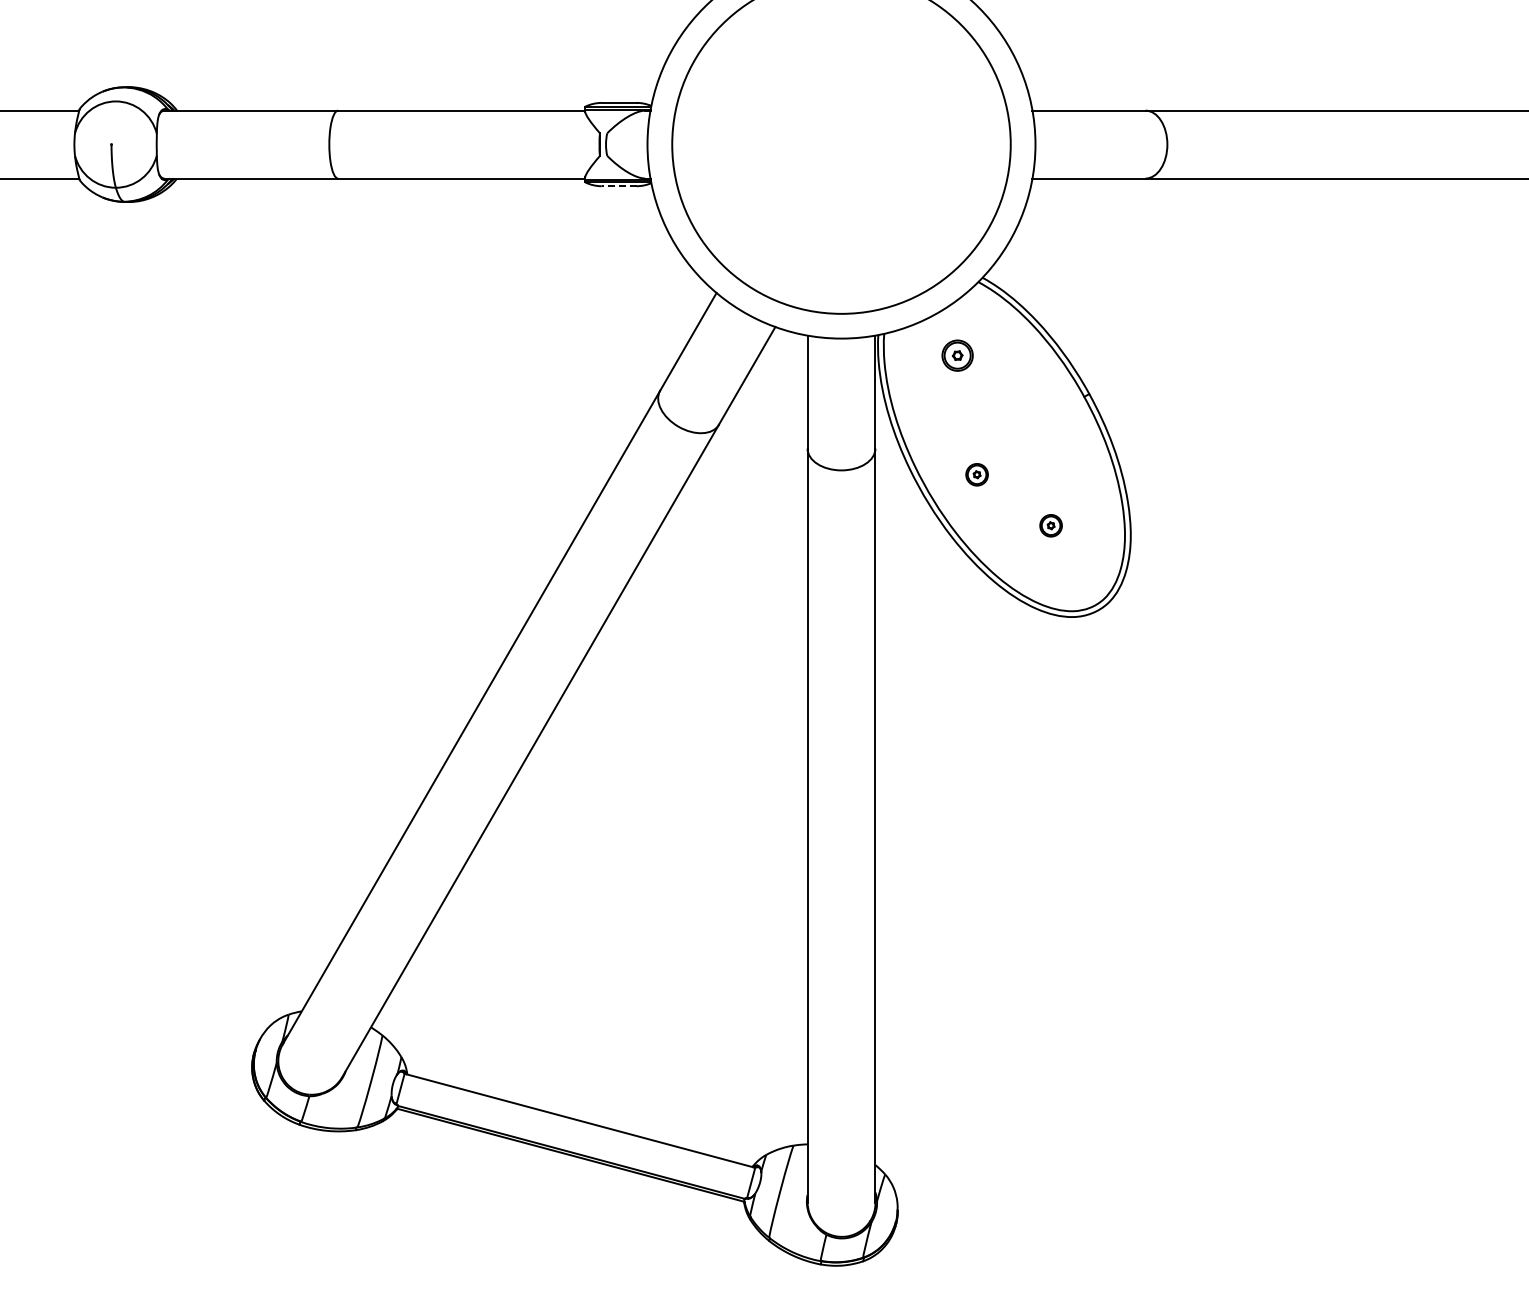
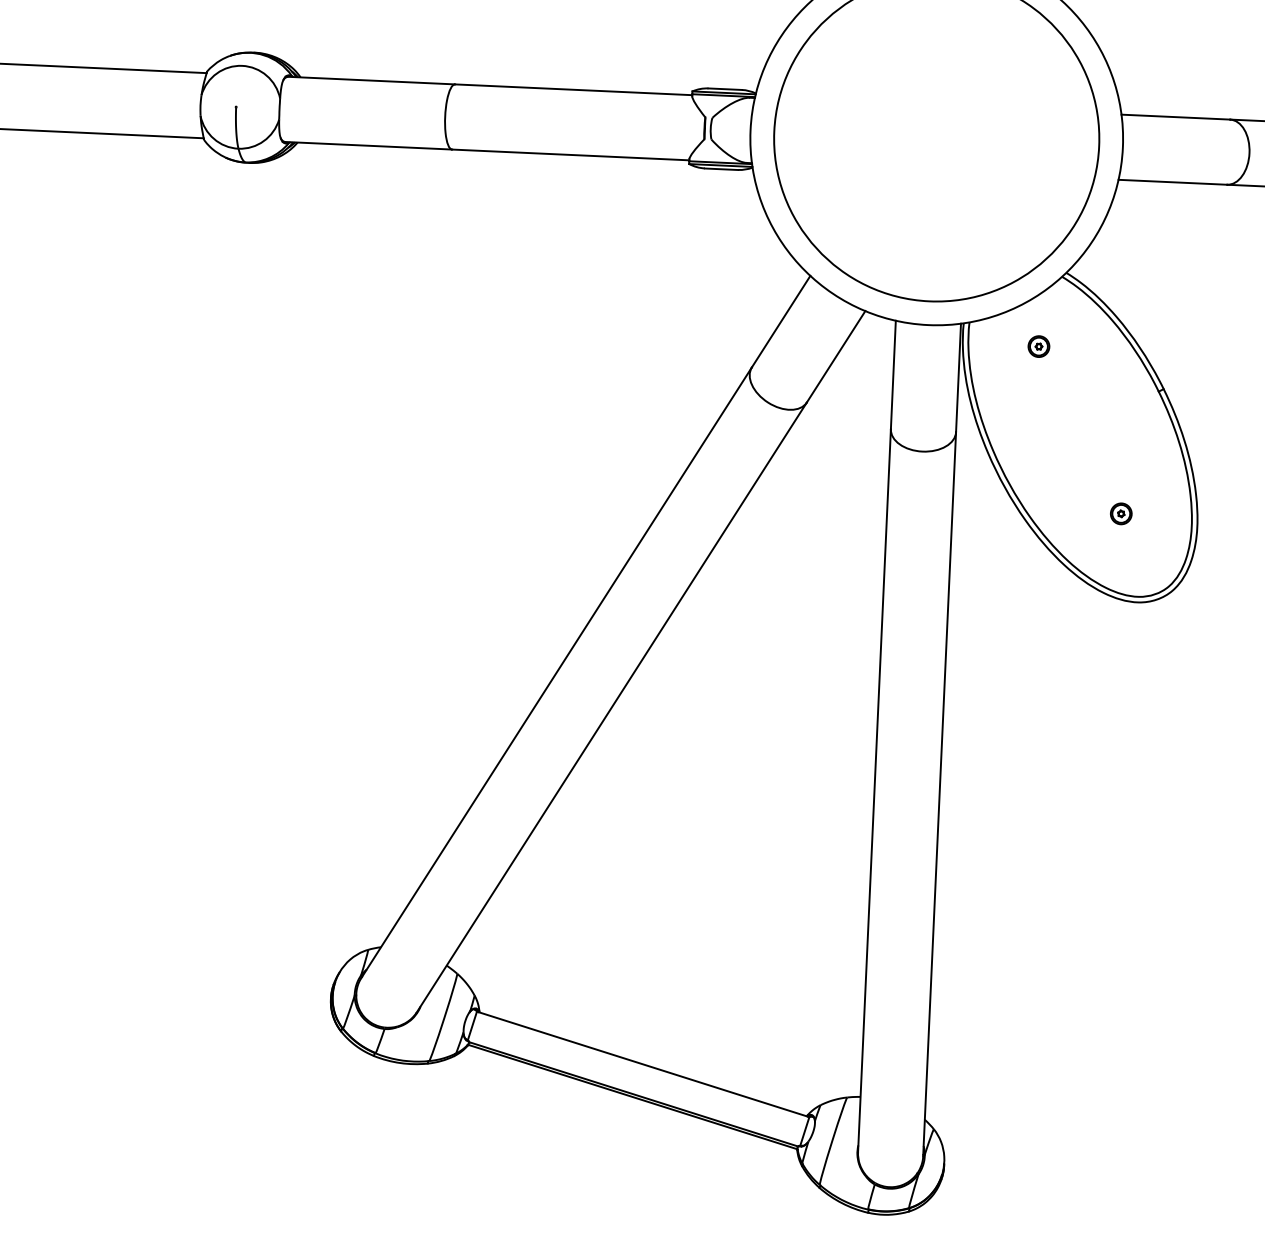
line: (618, 186) -> (720, 169), dashed -> solid
part: (957, 355) -> (1038, 346), size x0.71
part: (976, 474) -> (1051, 461), removed

